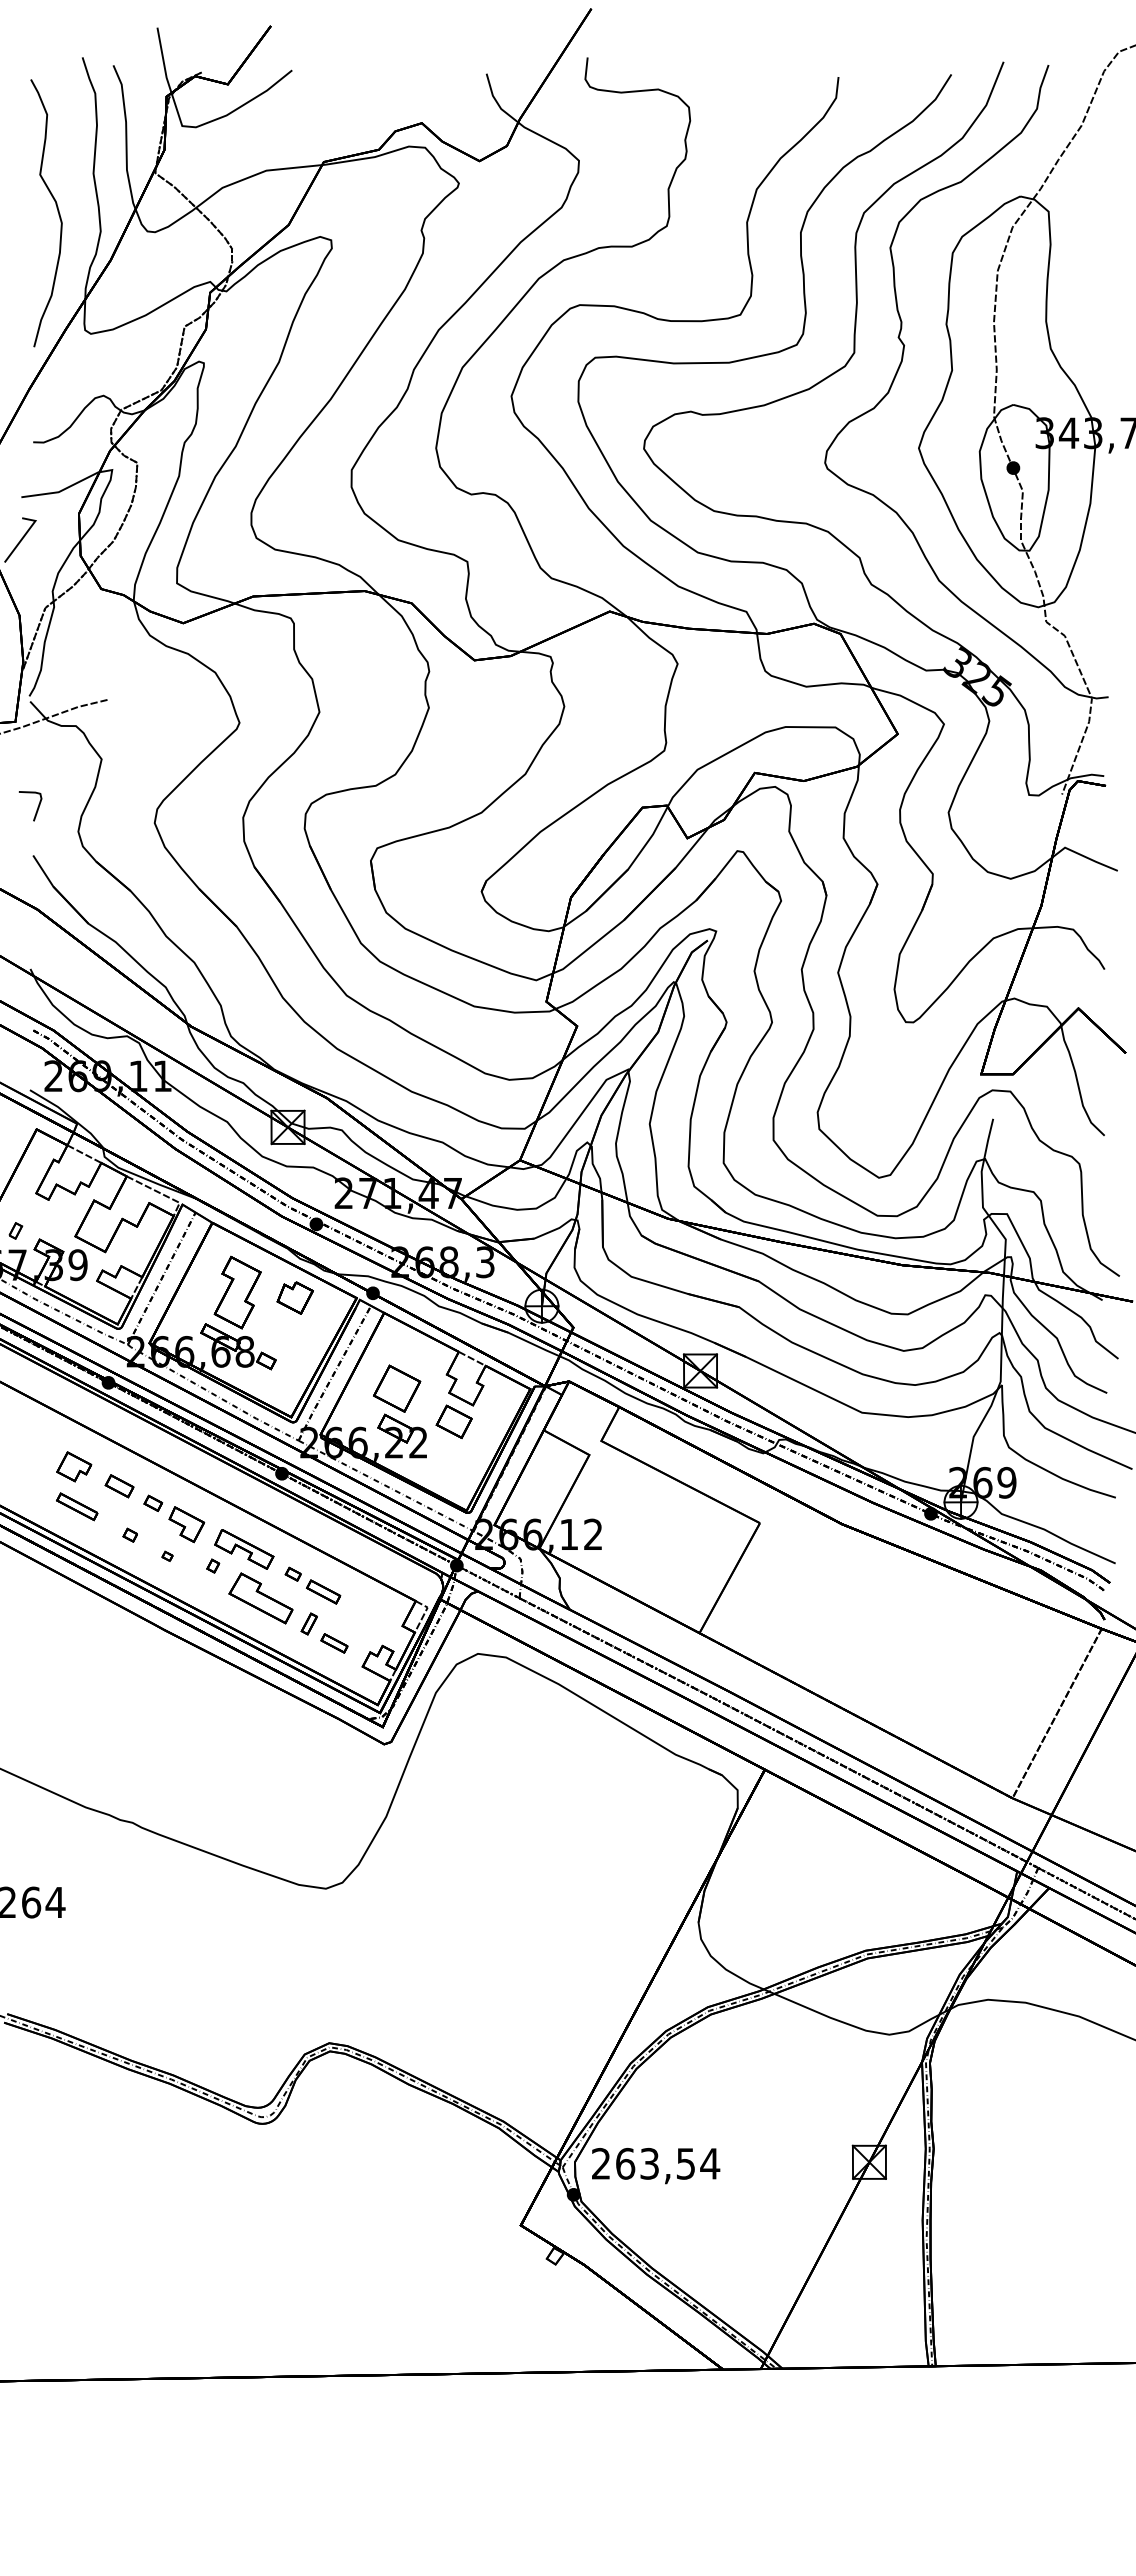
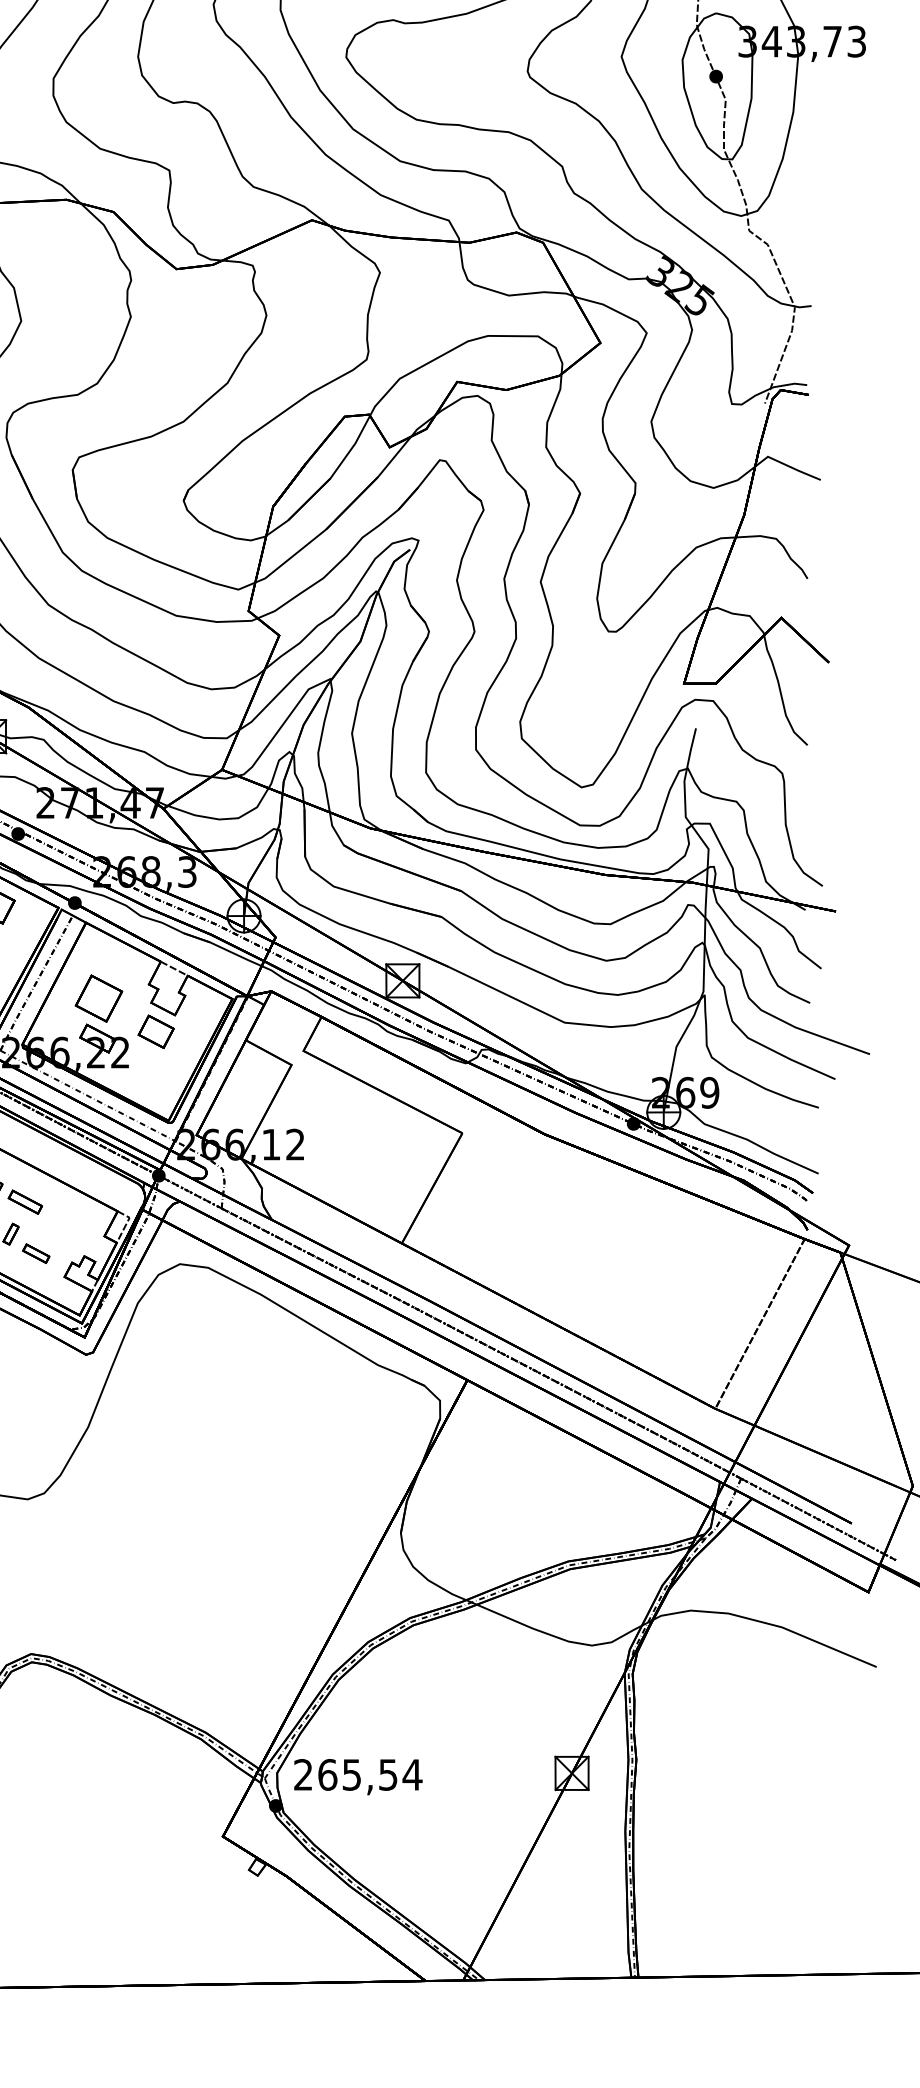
text: (649, 2163) -> (351, 1774), 263,54 -> 265,54

